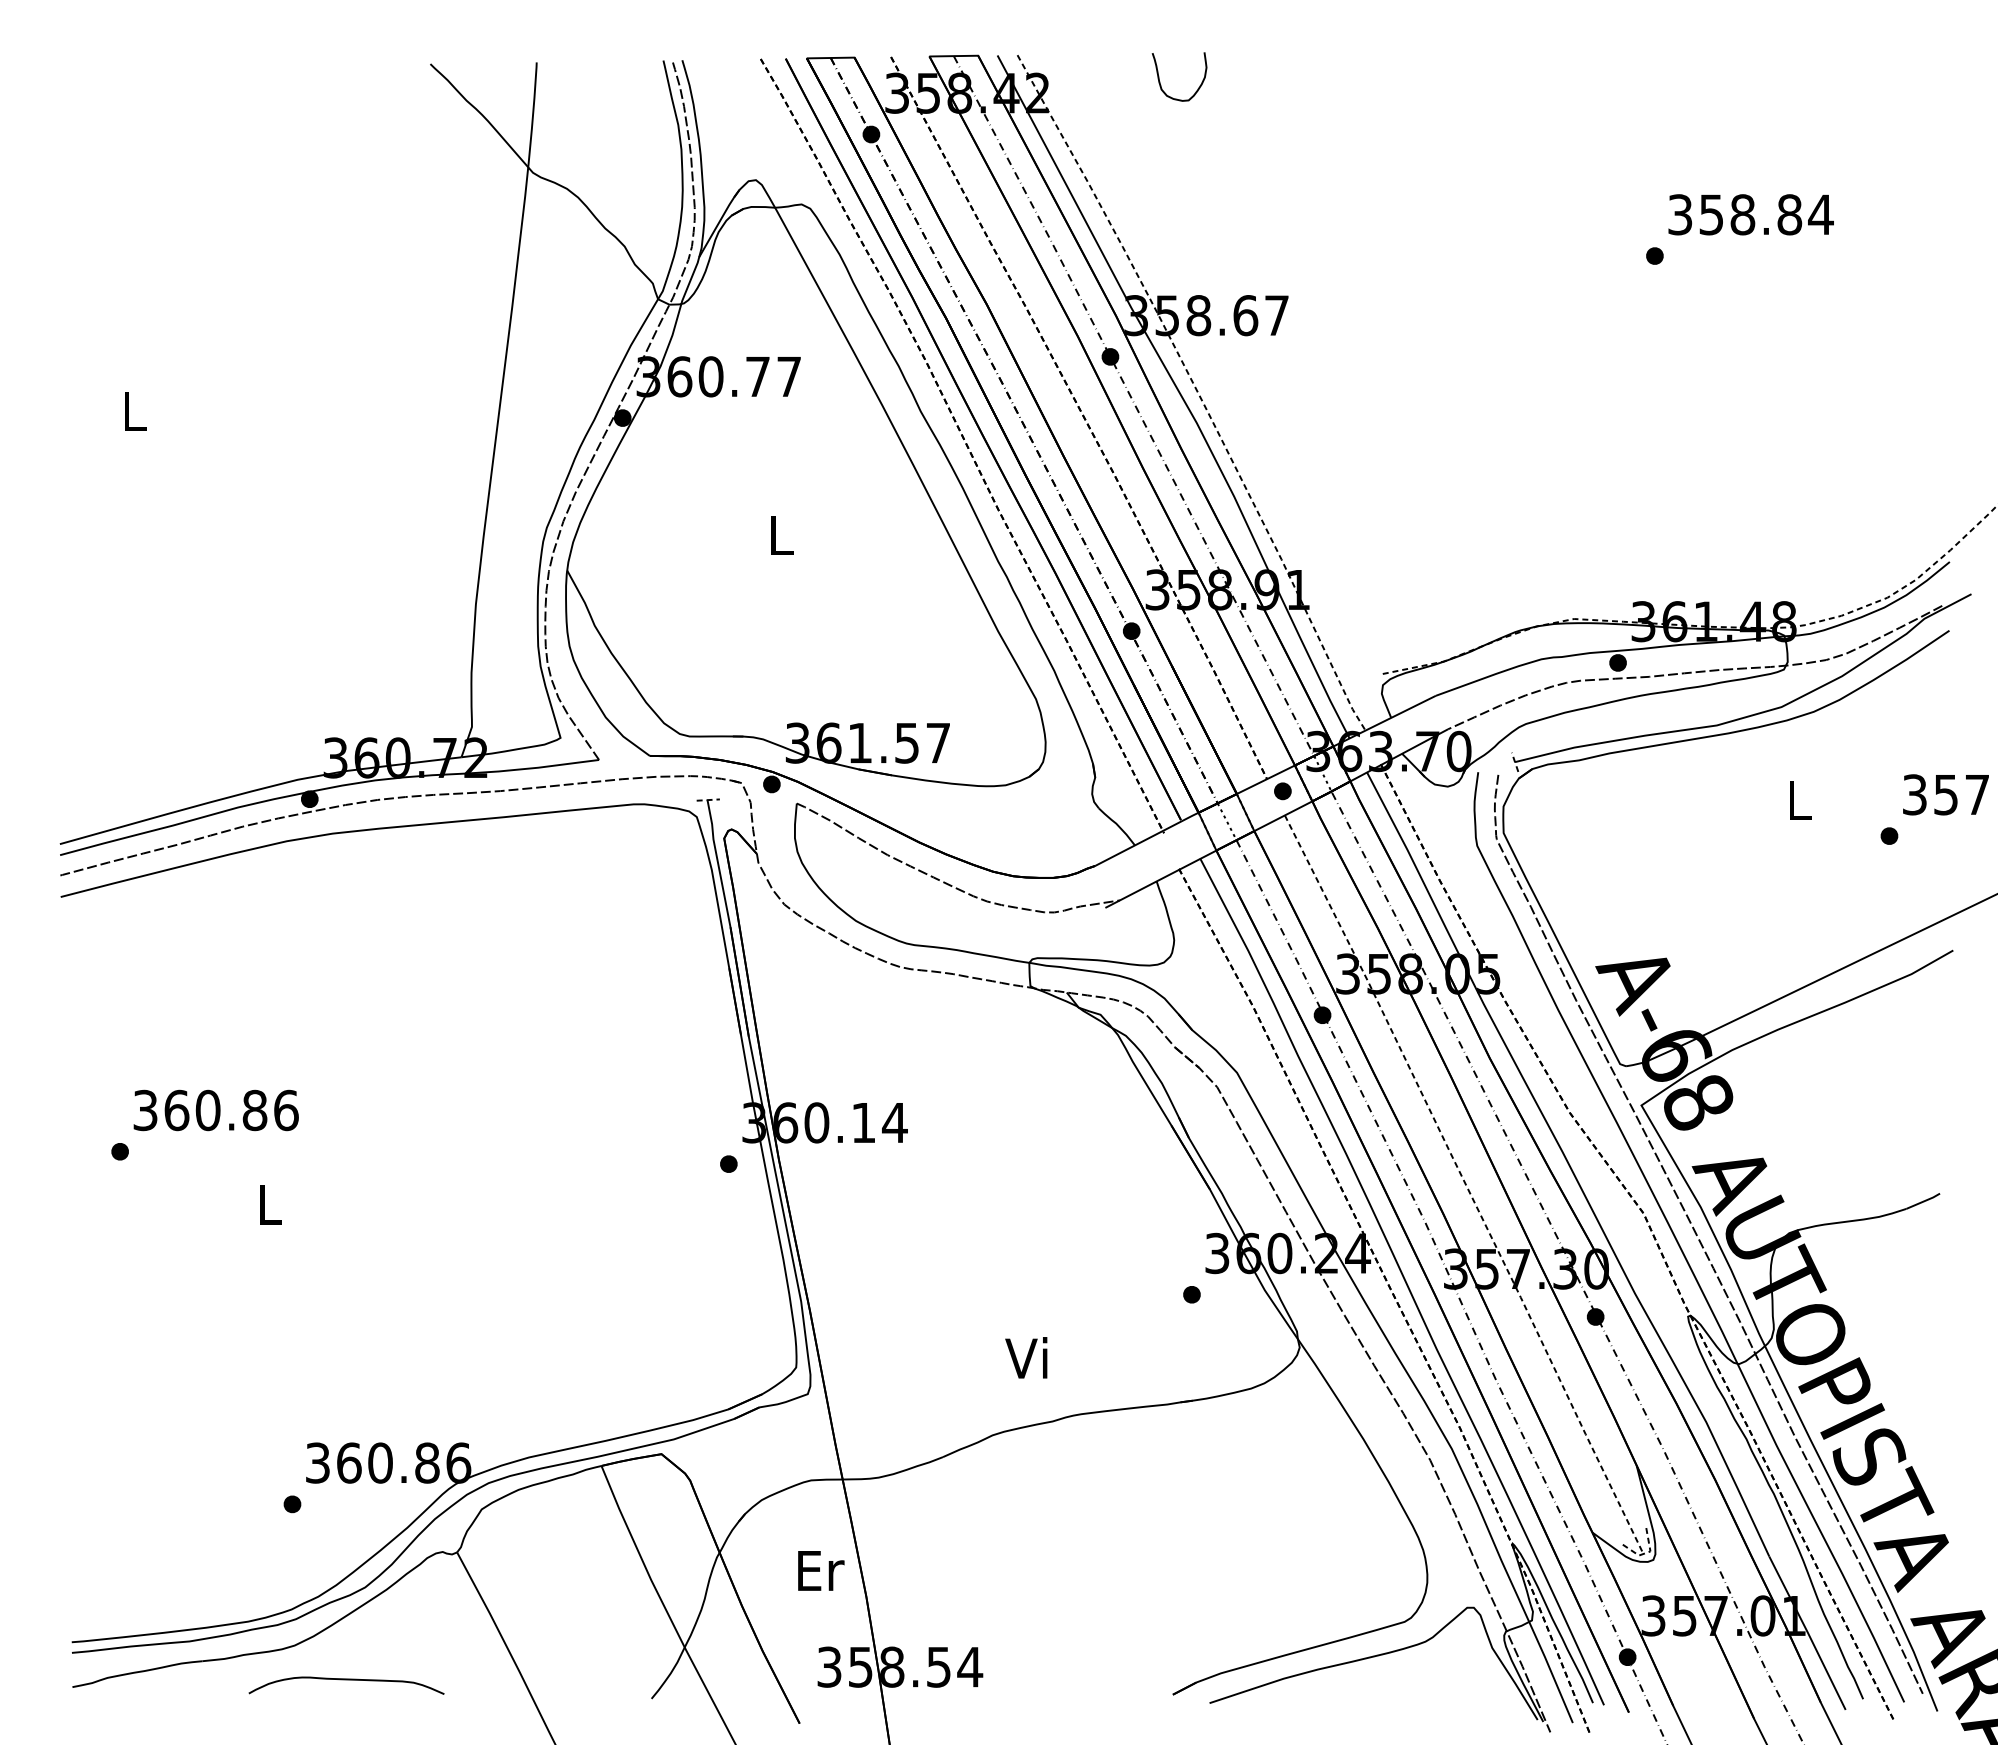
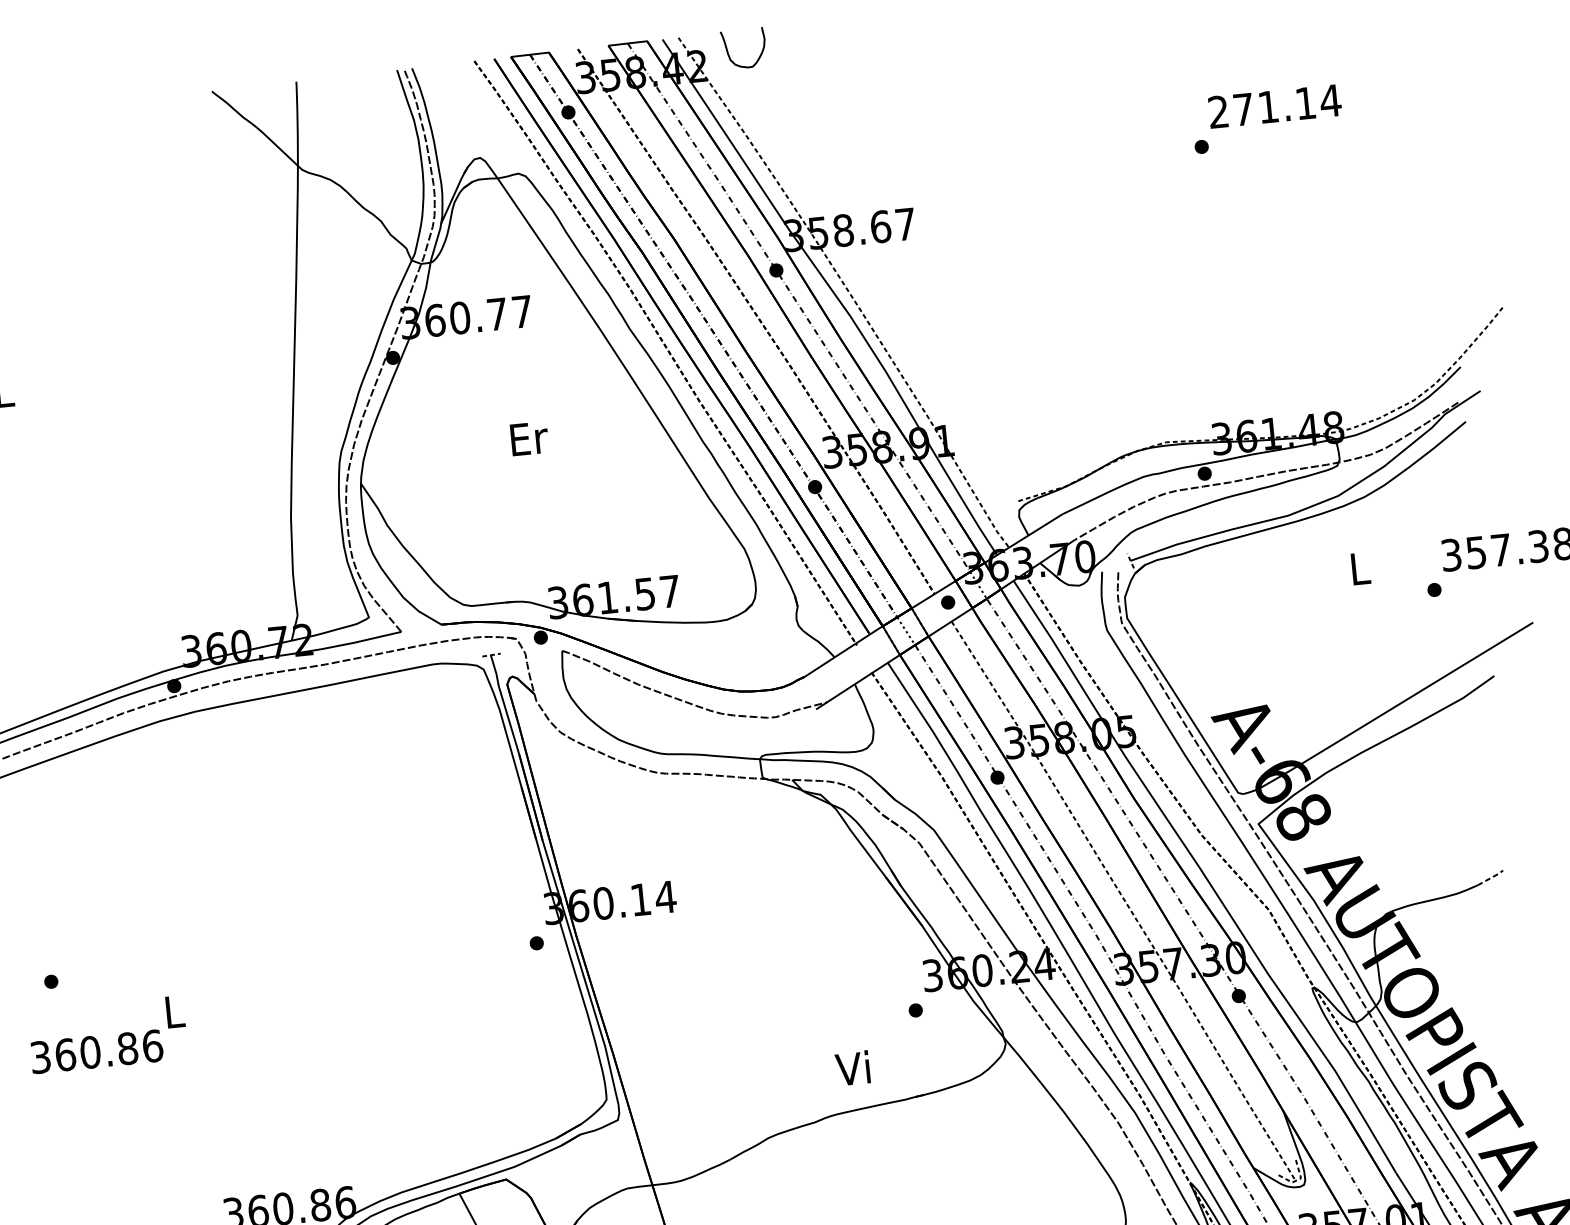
curve: (1160, 81) -> (729, 53), moved
text: (1735, 214) -> (1262, 107), 358.84 -> 271.14
text: (782, 535) -> (529, 438), L -> Er
text: (215, 1110) -> (96, 1051), moved
line: (1924, 1201) -> (1491, 878), solid -> dashed
text: (1026, 1357) -> (852, 1067), moved

